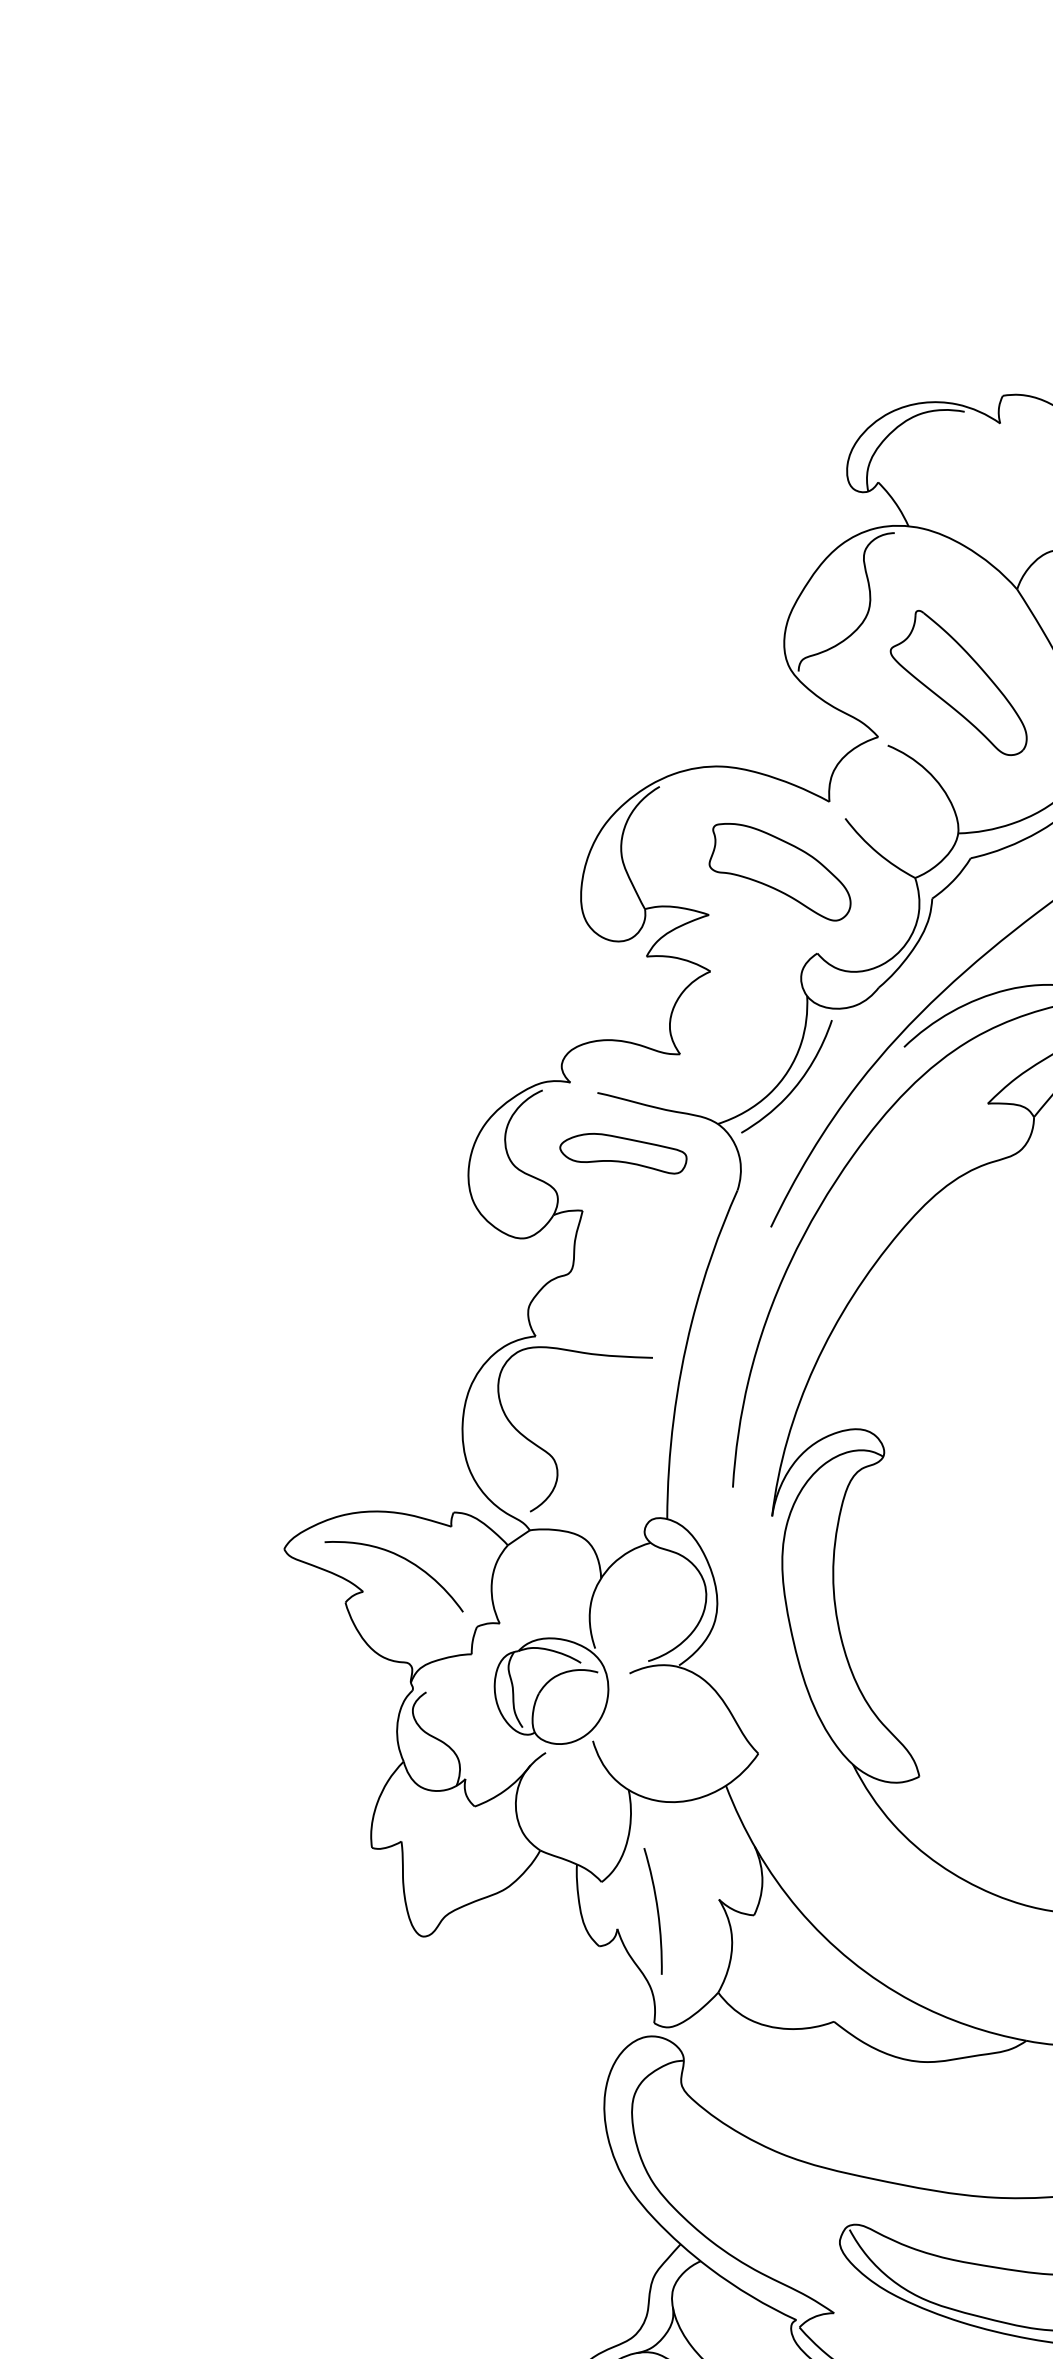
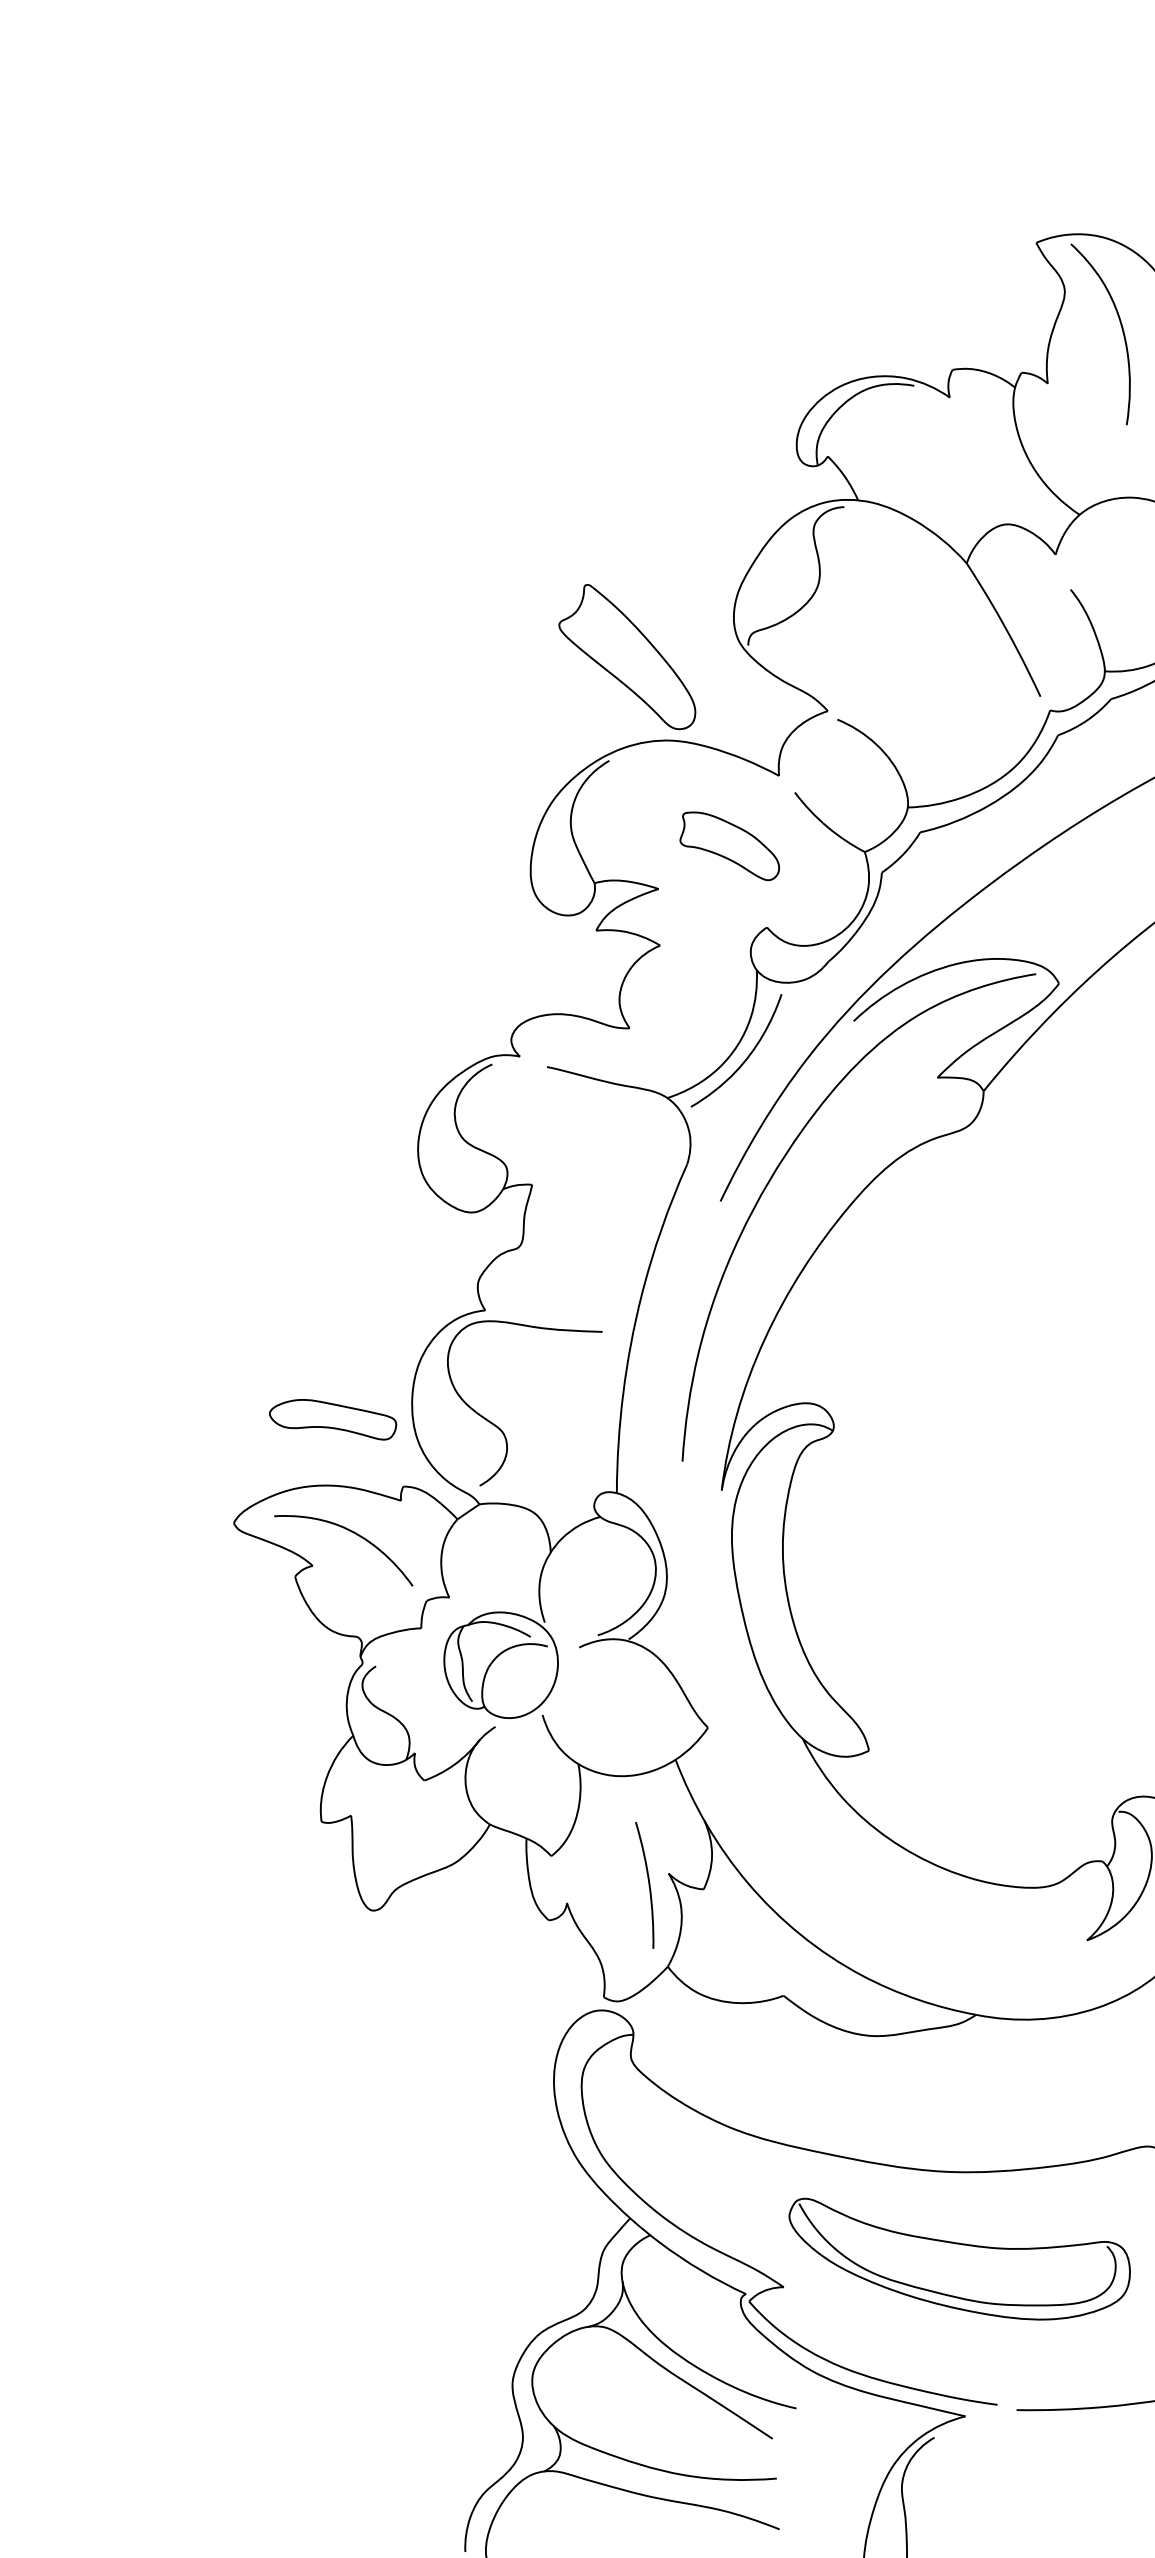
part: (958, 683) -> (627, 657), moved
part: (779, 872) -> (729, 846), size x0.7
part: (623, 1153) -> (333, 1419), moved
curve: (656, 1911) -> (648, 1885), moved

